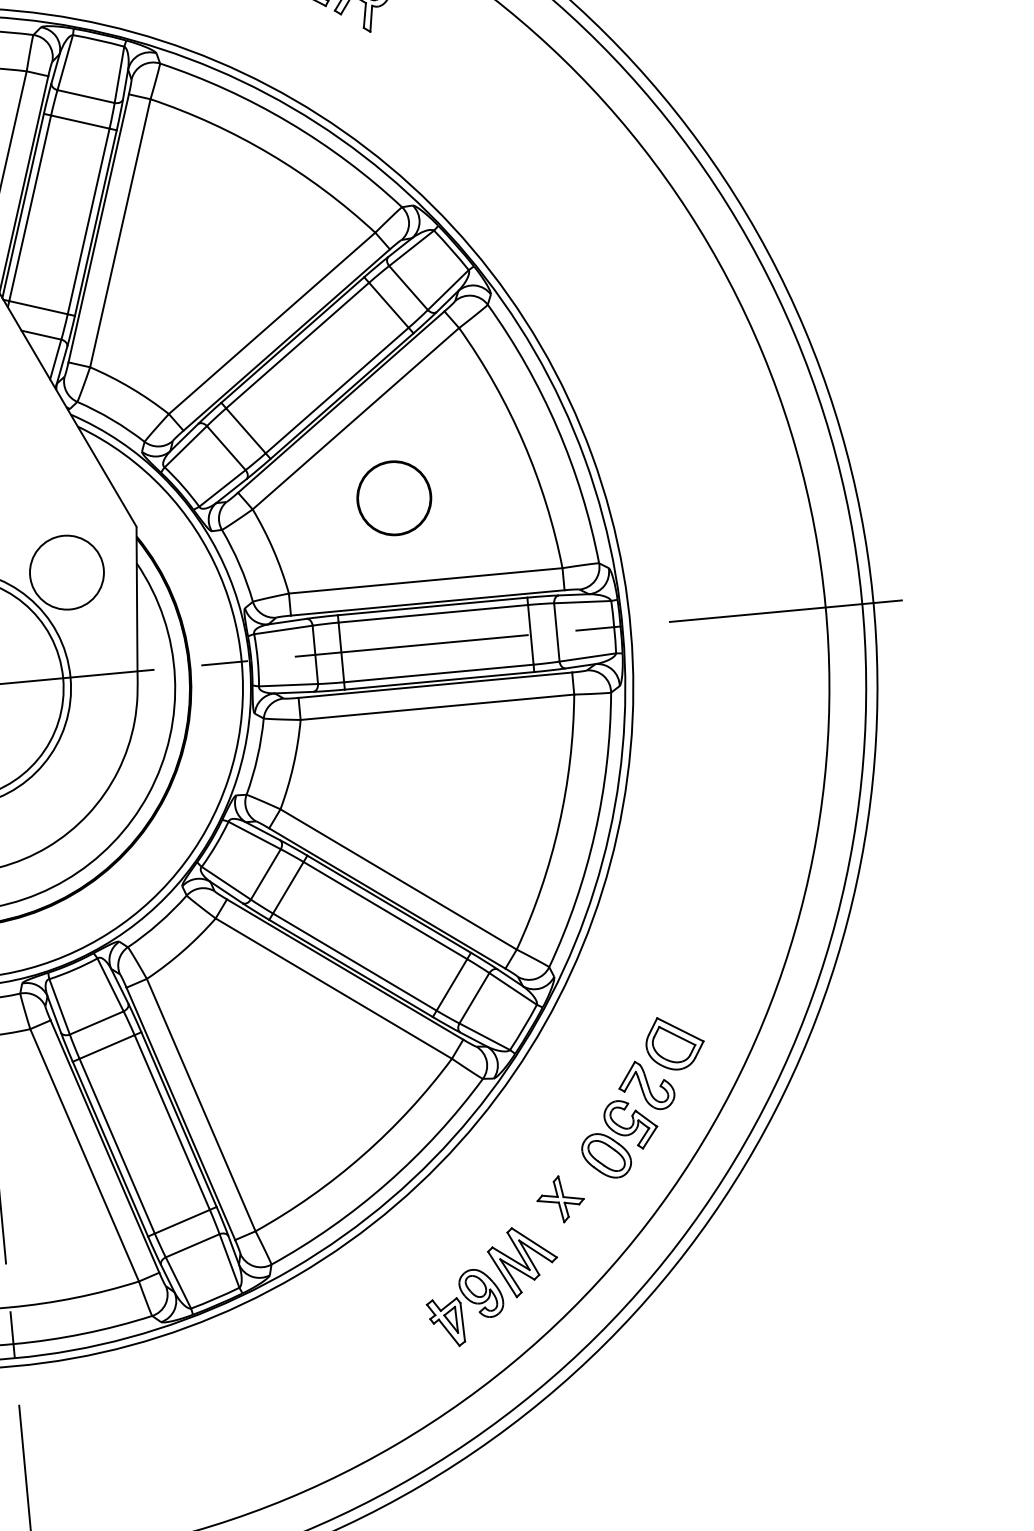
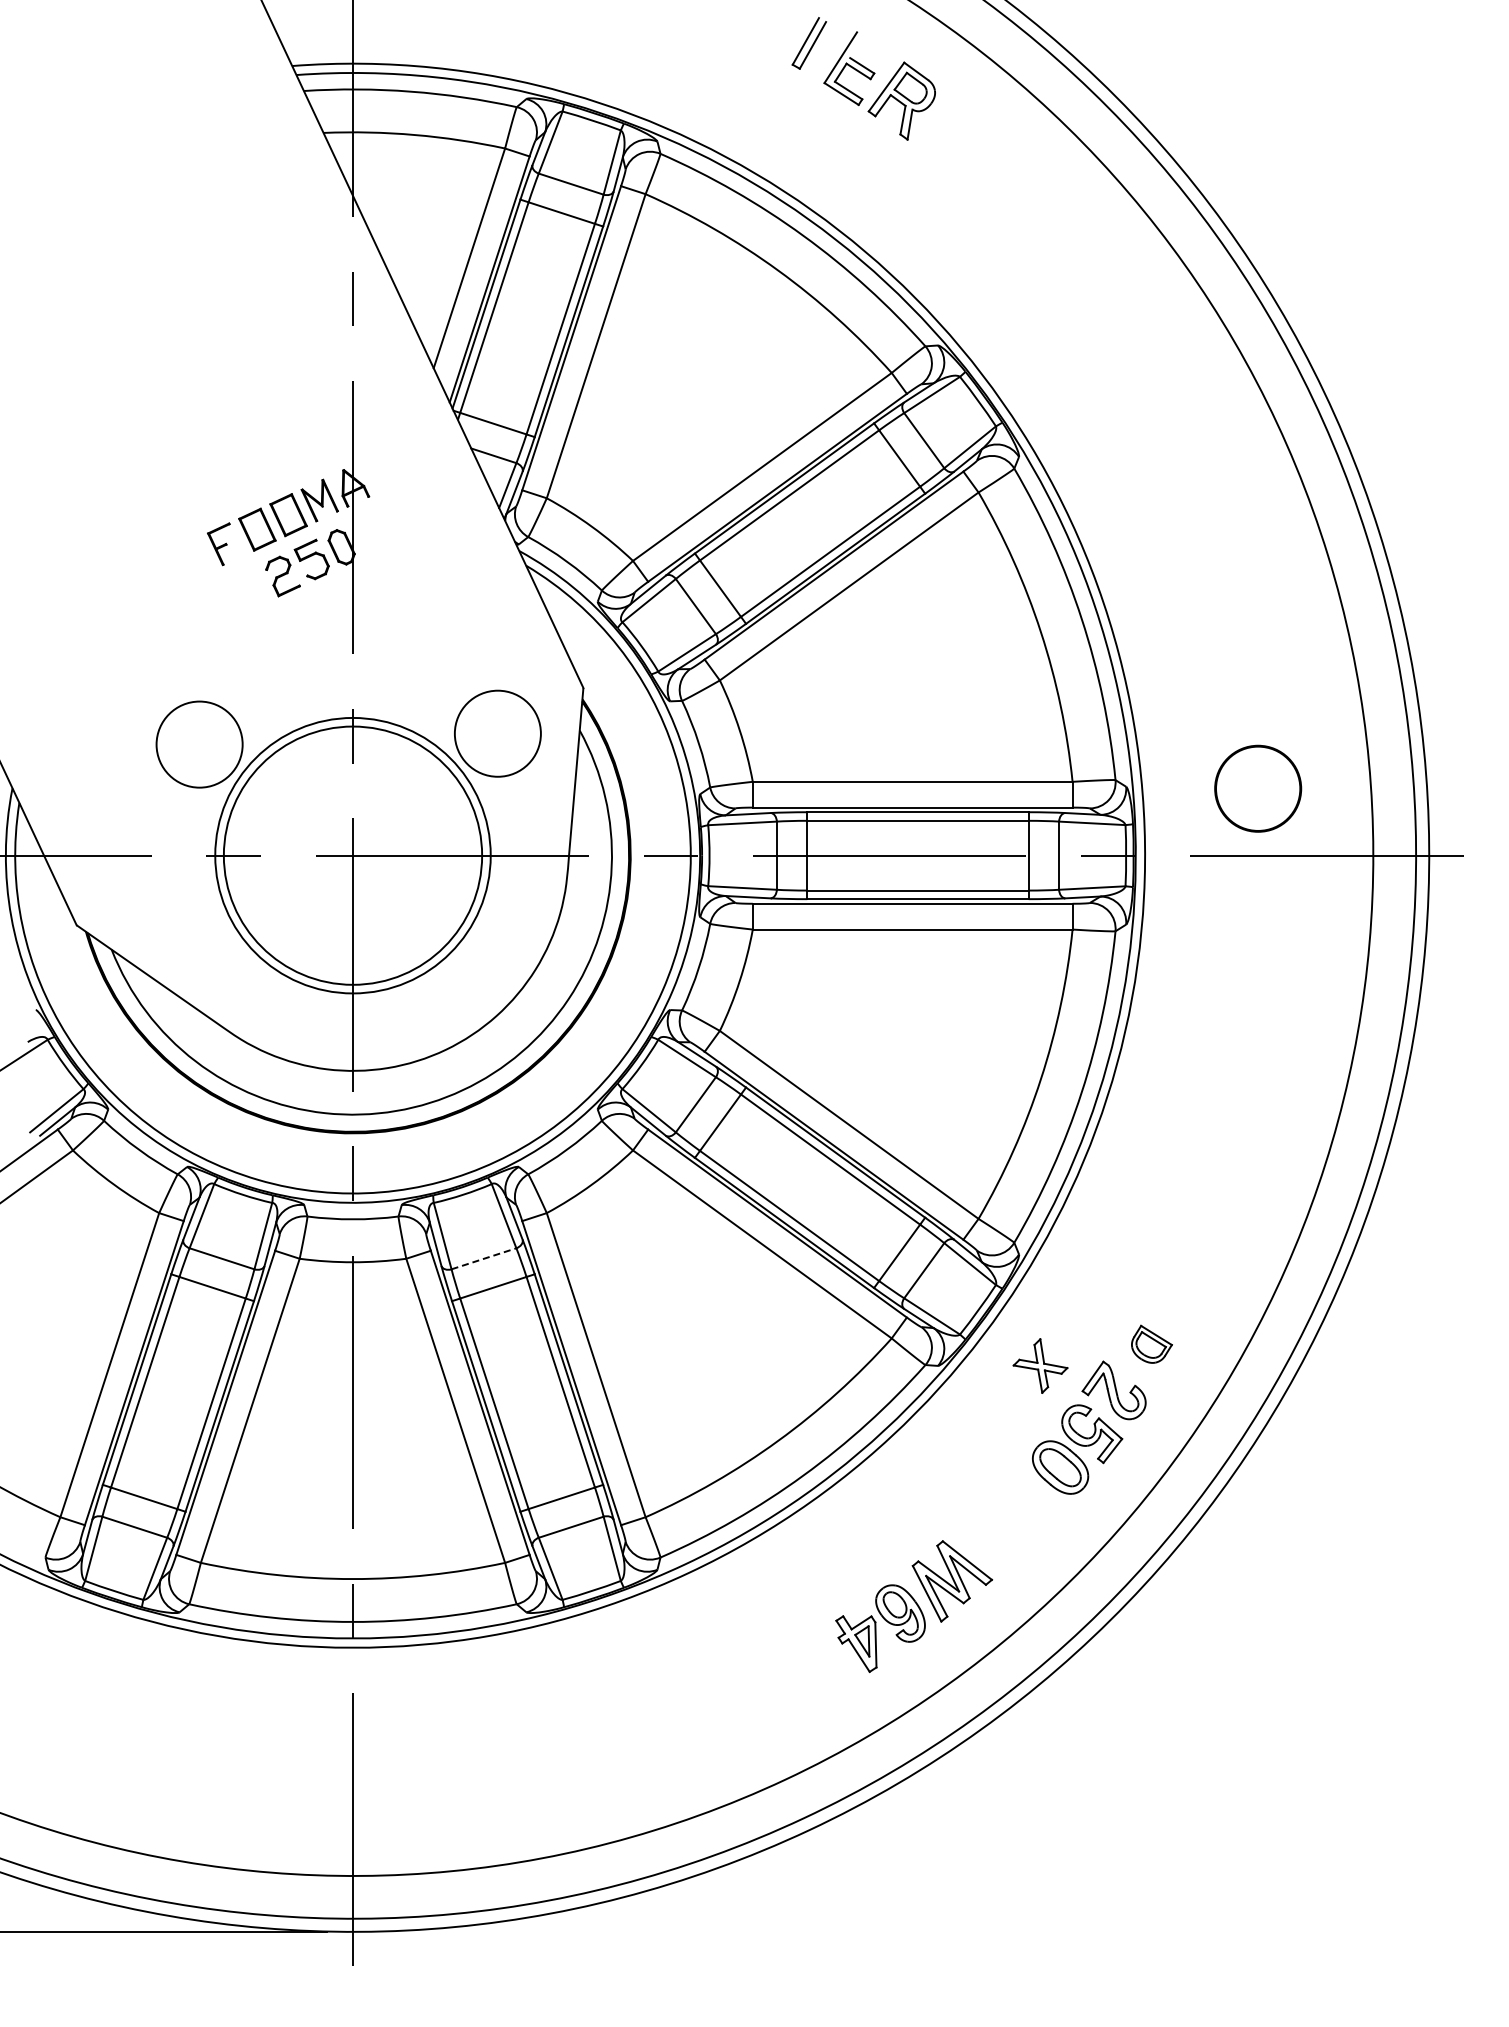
circle: (394, 498) -> (1258, 788), moved
line: (97, 1022) -> (484, 1258), solid -> dashed
part: (674, 1043) -> (1151, 1344), size x0.6
part: (560, 1198) -> (1040, 1365), moved

